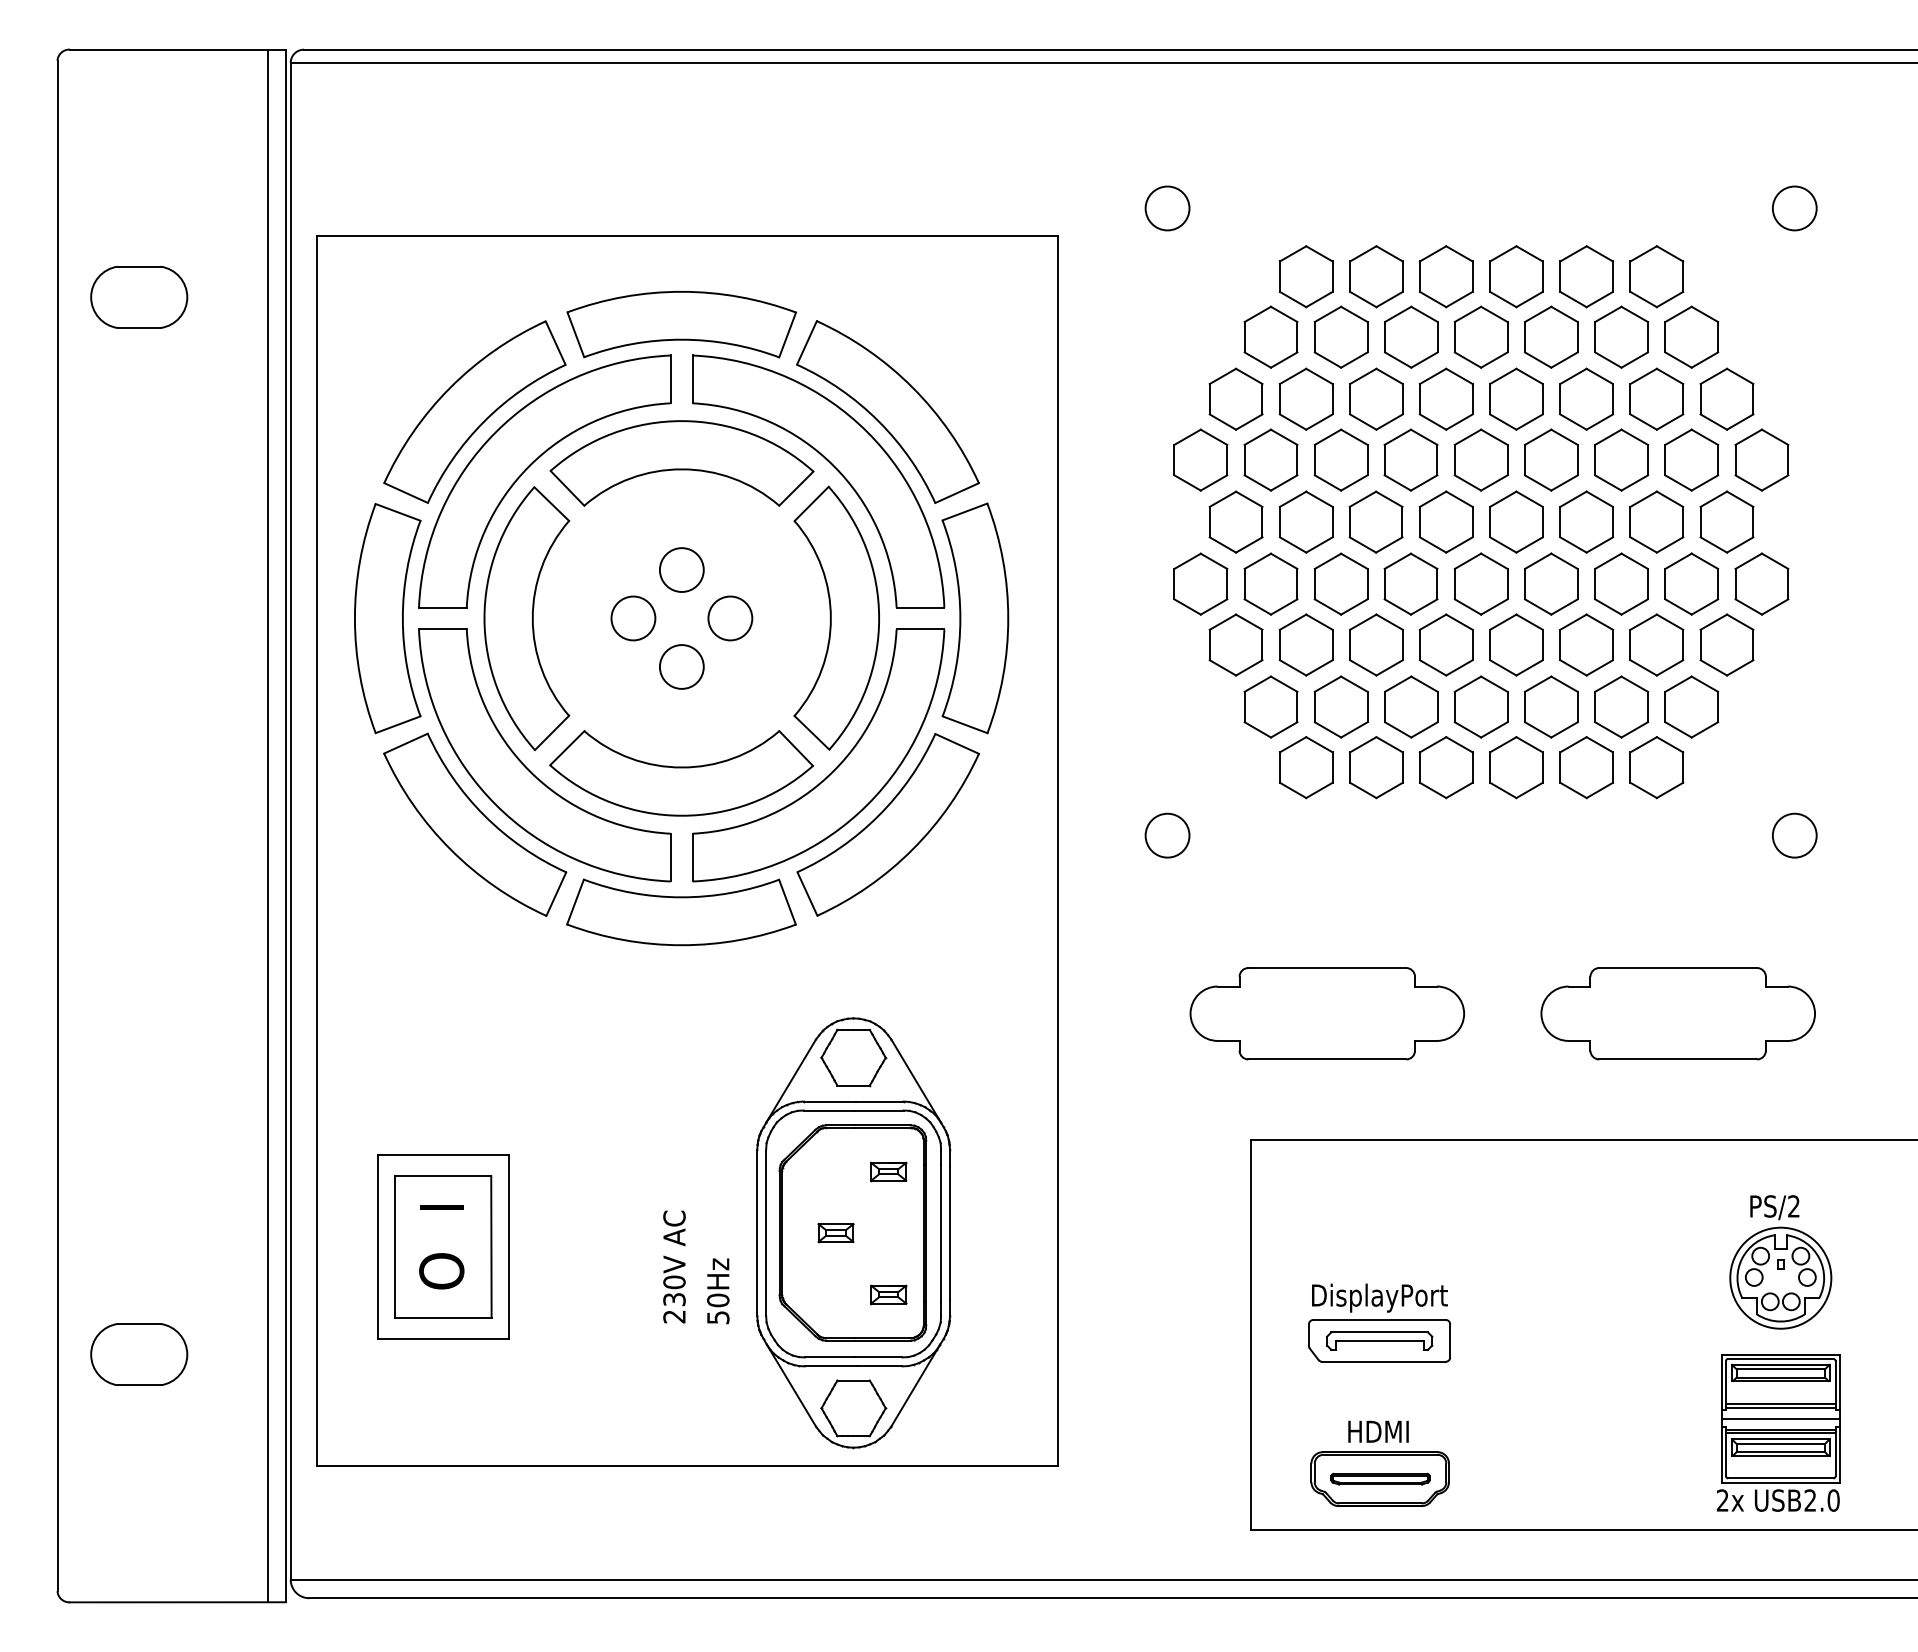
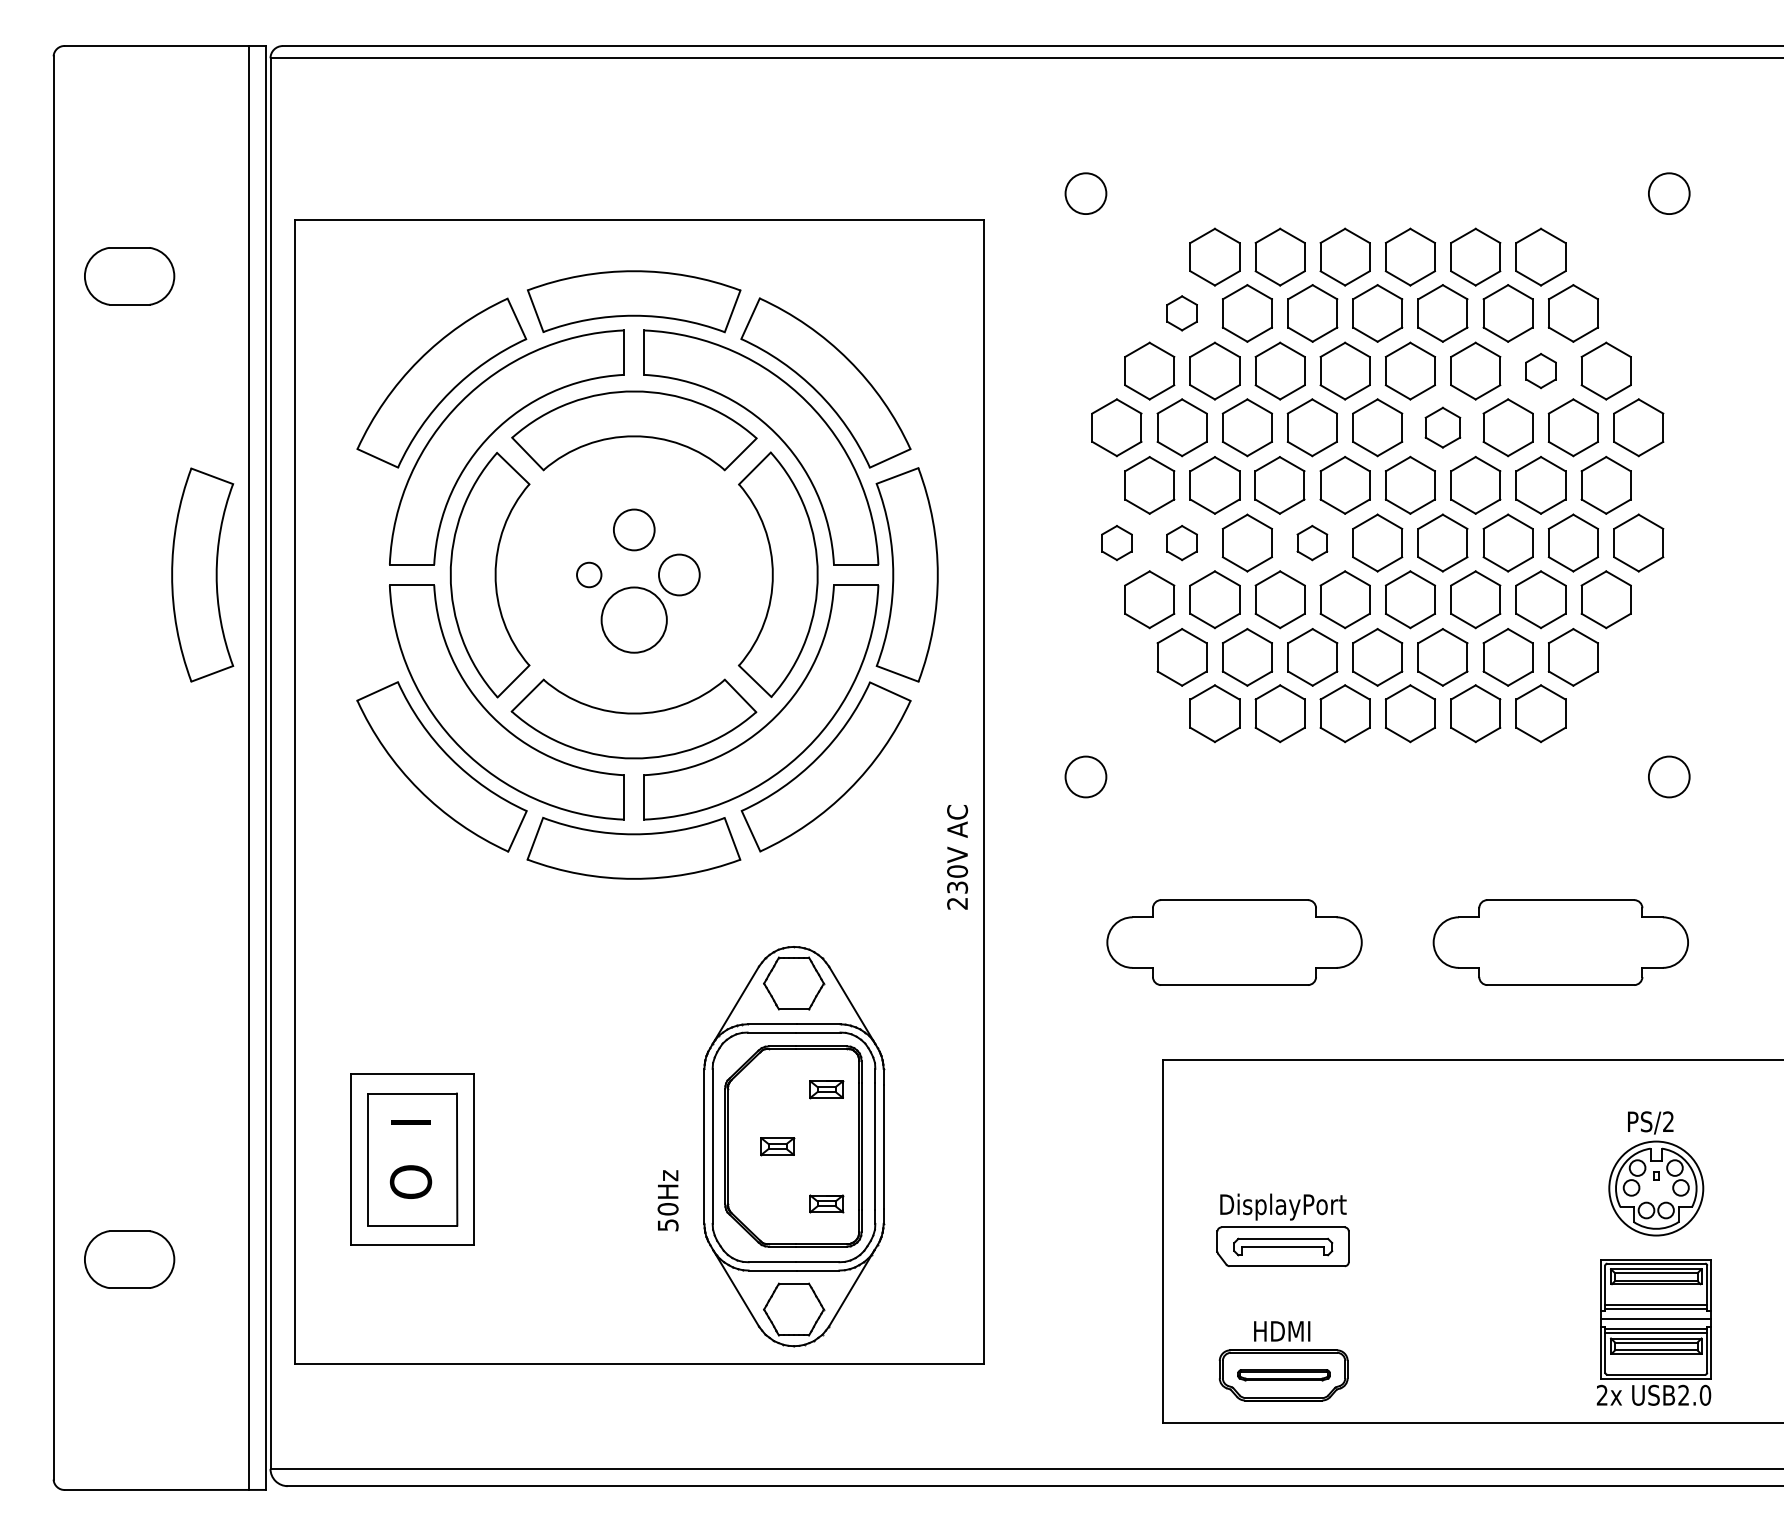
part: (1270, 336) -> (1181, 312), size x0.6
part: (1656, 398) -> (1540, 370), size x0.6
part: (1551, 459) -> (1443, 427), size x0.7
part: (1200, 583) -> (1116, 542), size x0.6
part: (1270, 583) -> (1181, 542), size x0.6
part: (1410, 583) -> (1311, 542), size x0.6
part: (387, 618) -> (202, 575), moved
circle: (633, 618) -> (589, 575), size x0.6
circle: (681, 666) -> (633, 619), size x1.6
text: (674, 1266) -> (957, 856), moved

